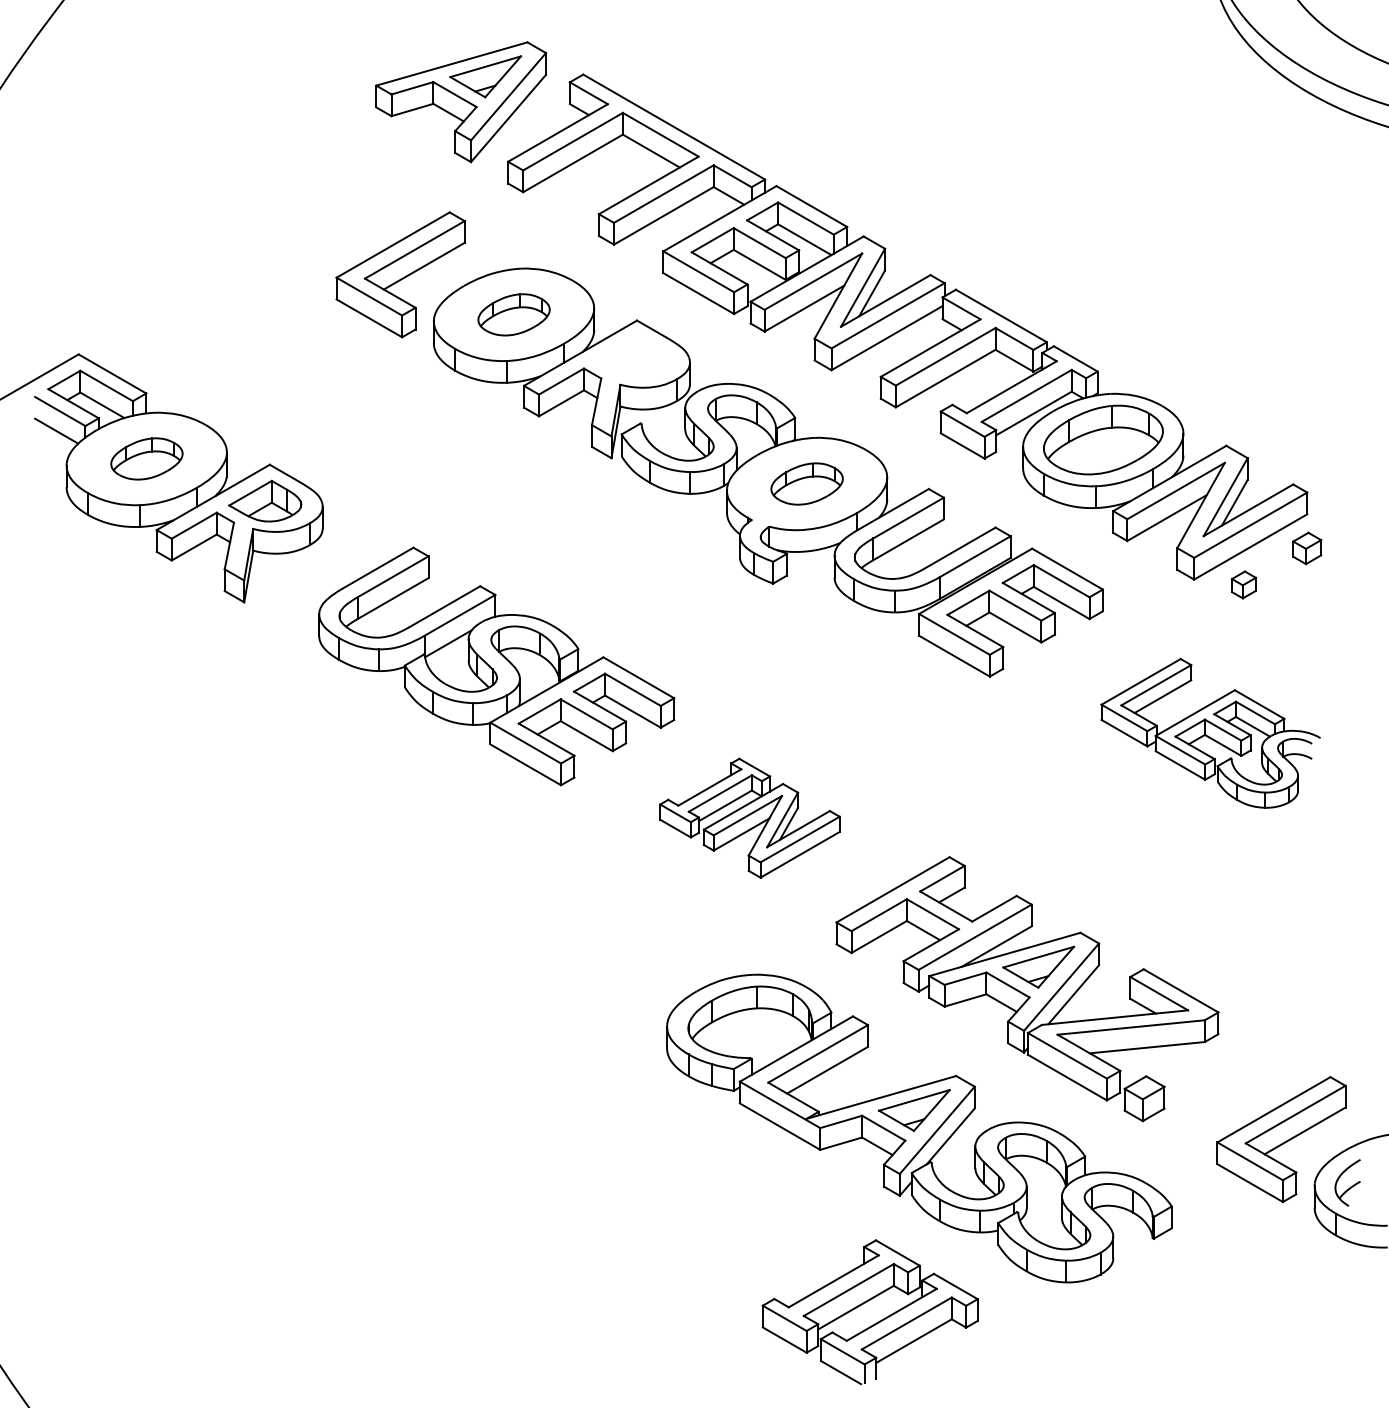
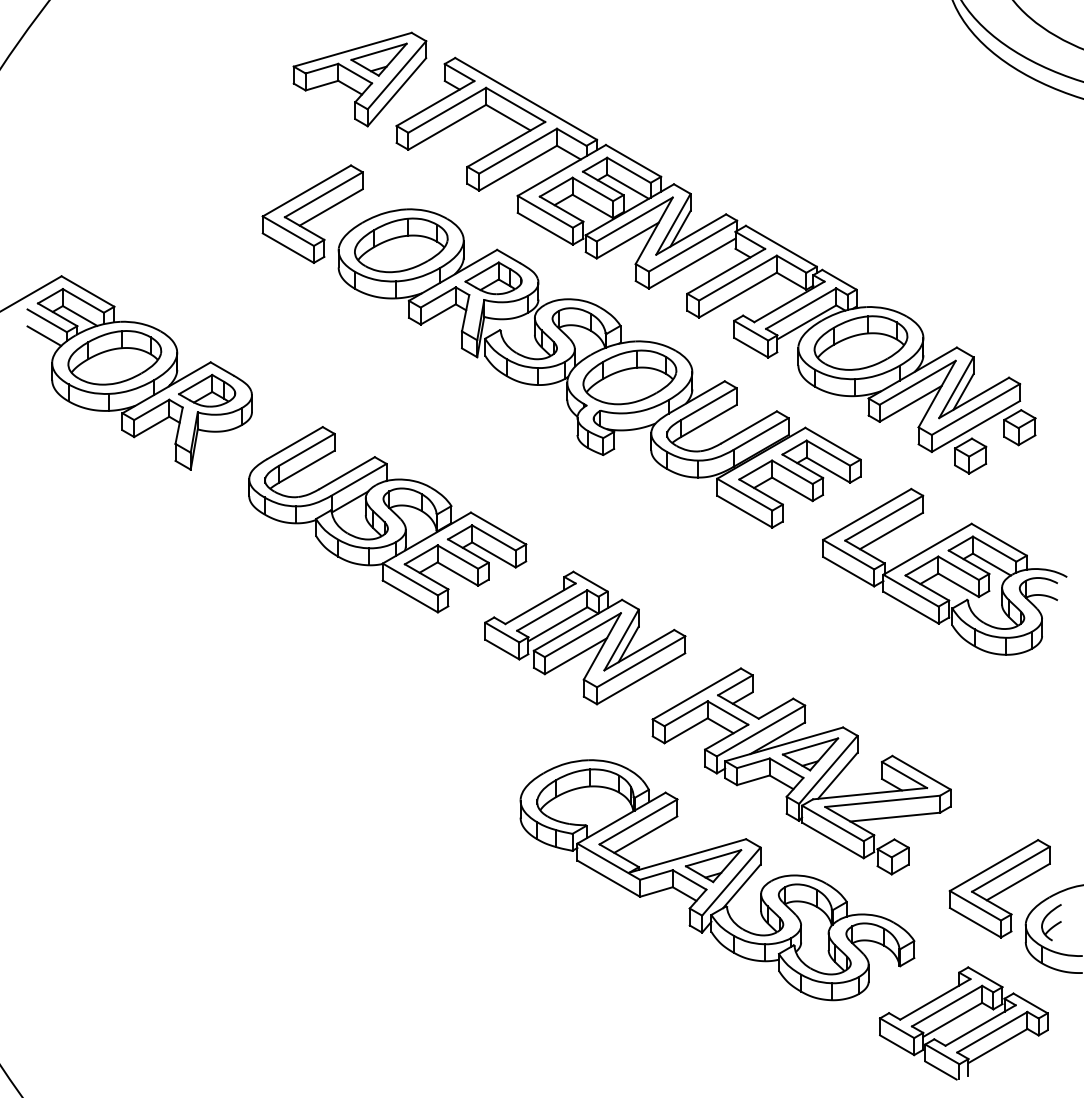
part: (513, 314) -> (400, 245), size x1.67
part: (632, 356) -> (493, 277), added
part: (146, 458) -> (114, 357), size x1.67
part: (806, 483) -> (629, 376), size x1.67
part: (1307, 548) -> (1020, 427), size x1.43
part: (1243, 584) -> (970, 455), size x1.67
part: (1210, 733) -> (944, 572), size x1.43
part: (749, 818) -> (584, 638), size x1.43
part: (869, 1312) -> (963, 1023), moved

